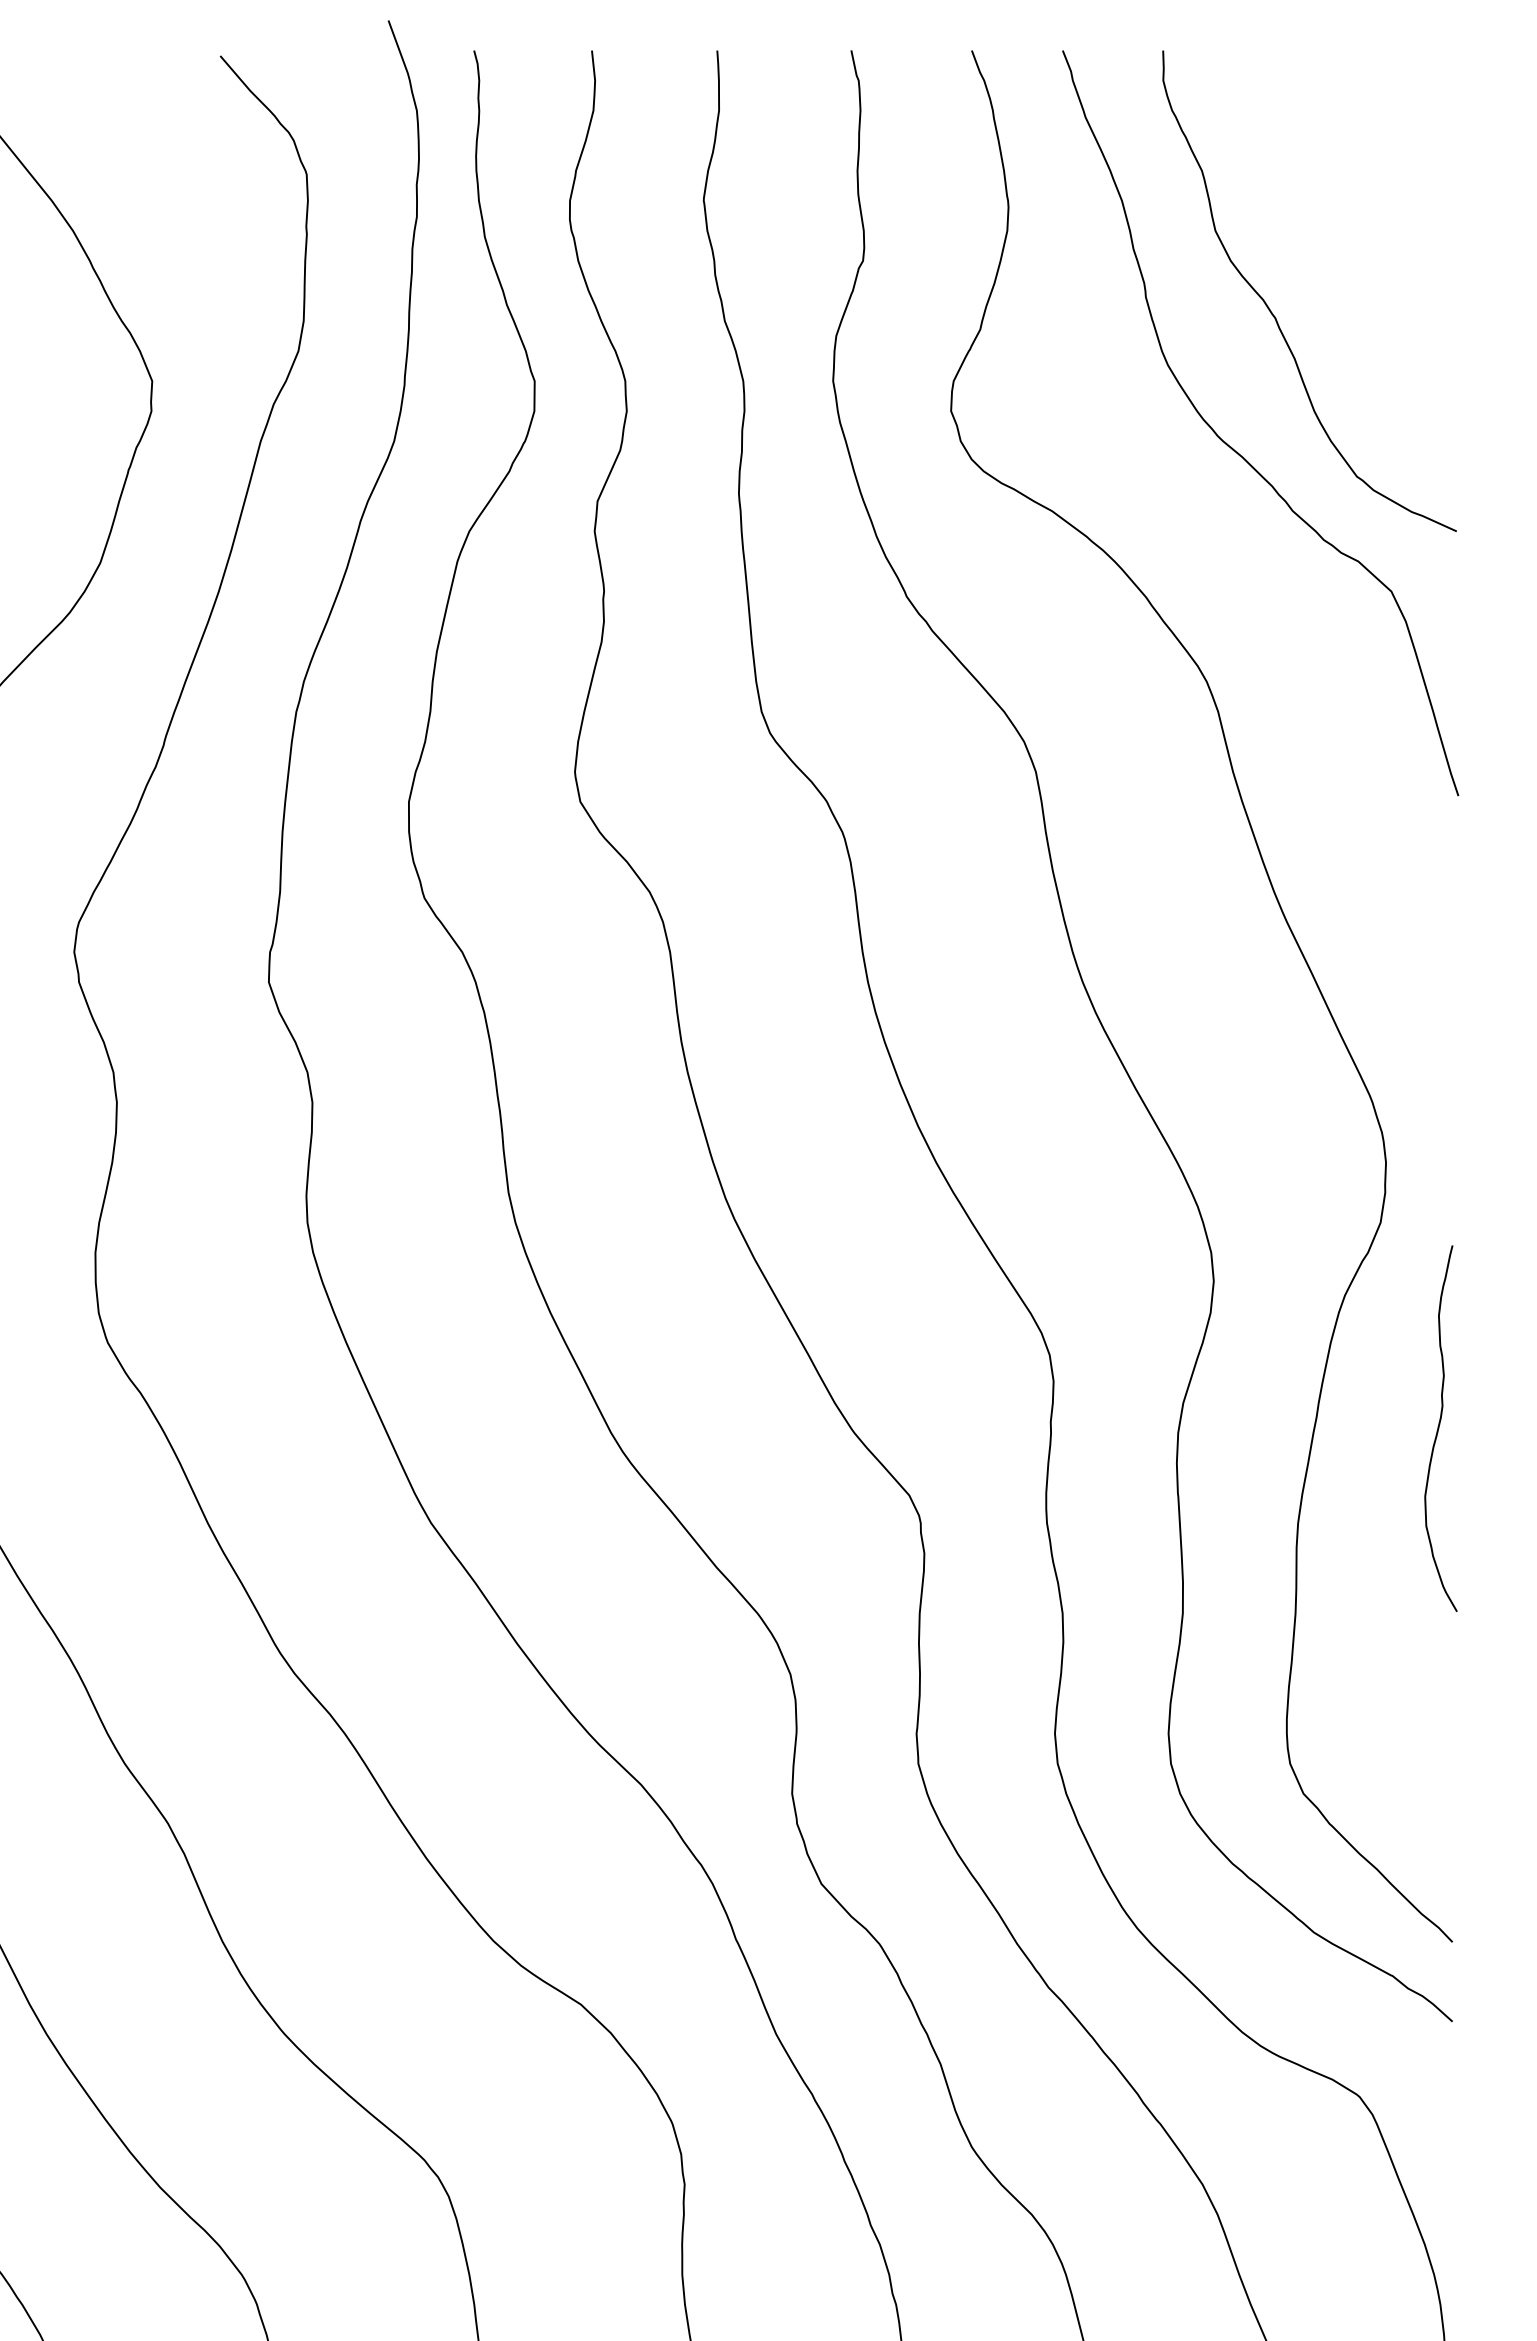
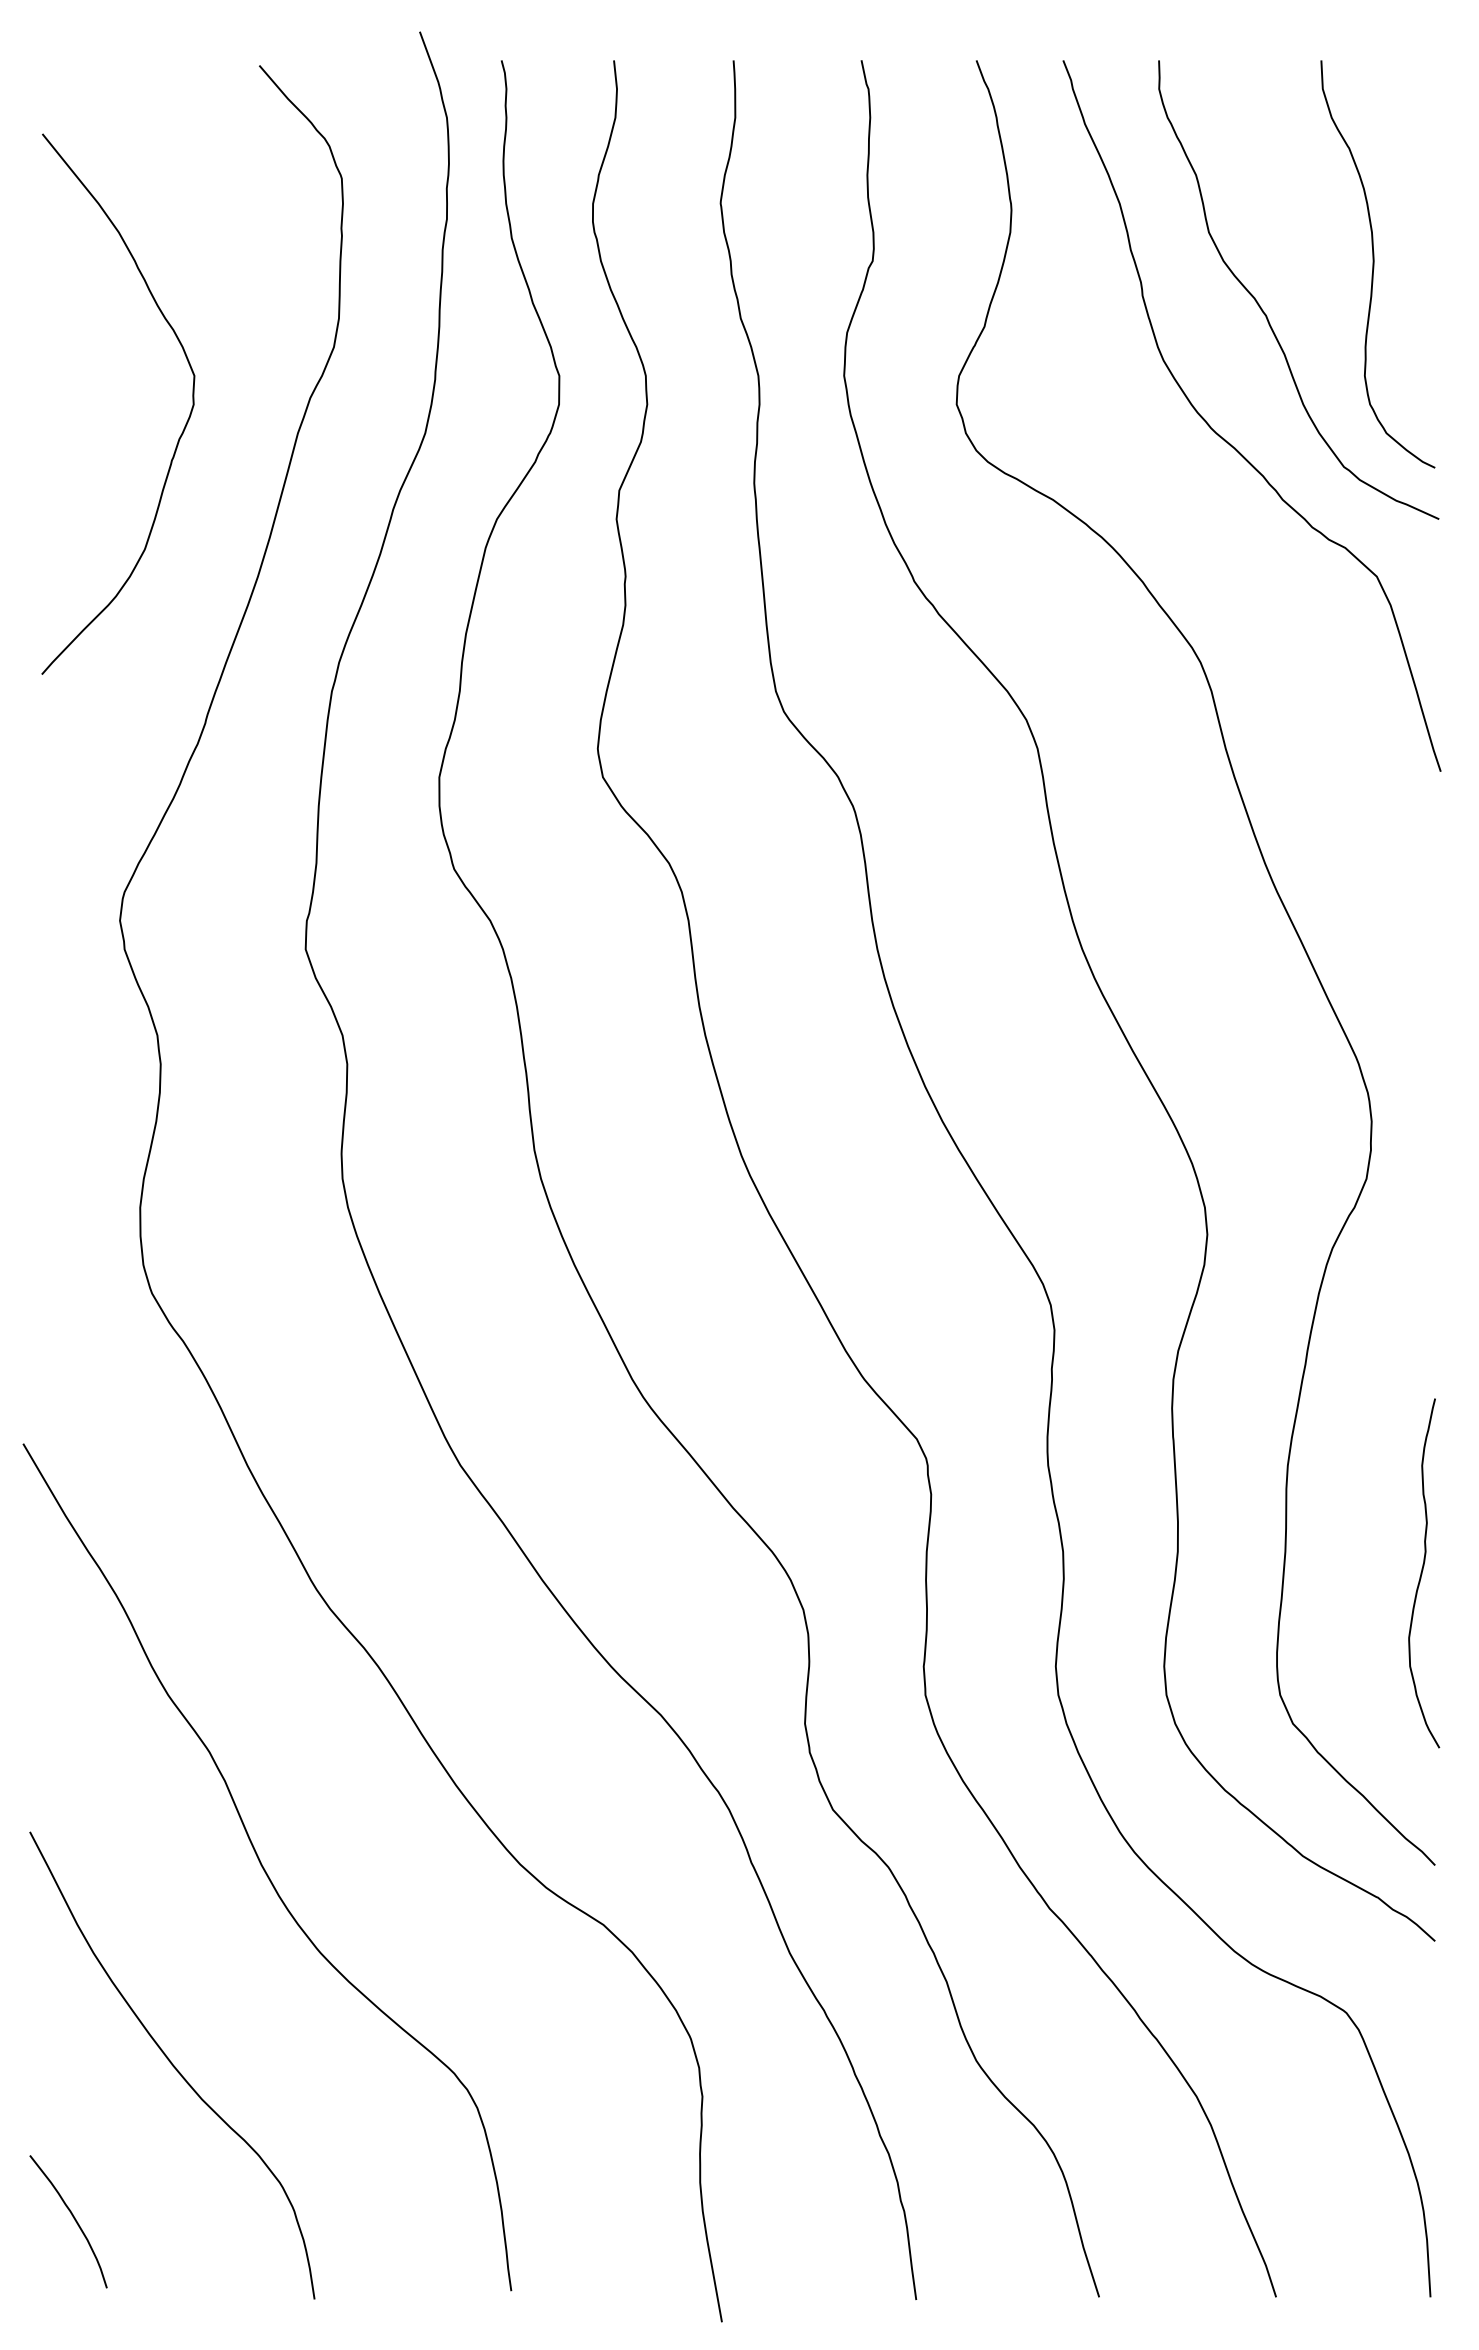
curve: (1388, 264) -> (1374, 264), added
curve: (1439, 1428) -> (1422, 1573), moved

